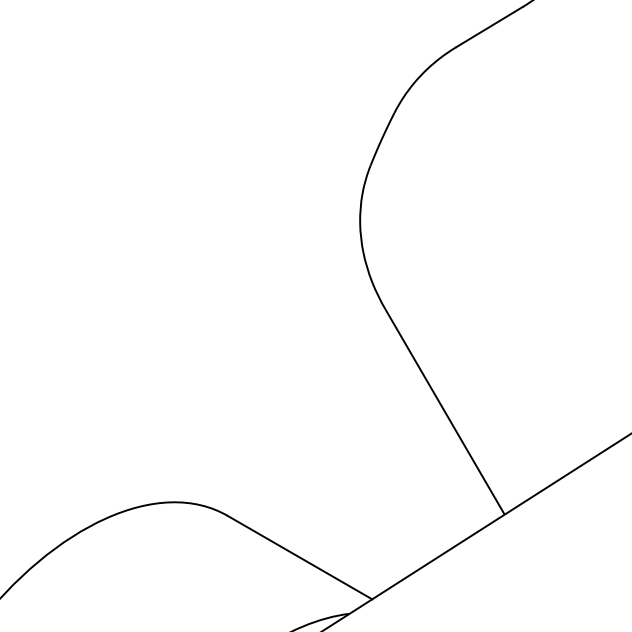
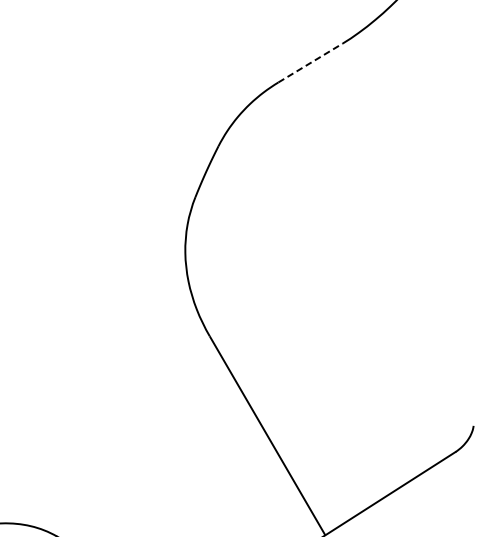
line: (489, 27) -> (310, 63), solid -> dashed

